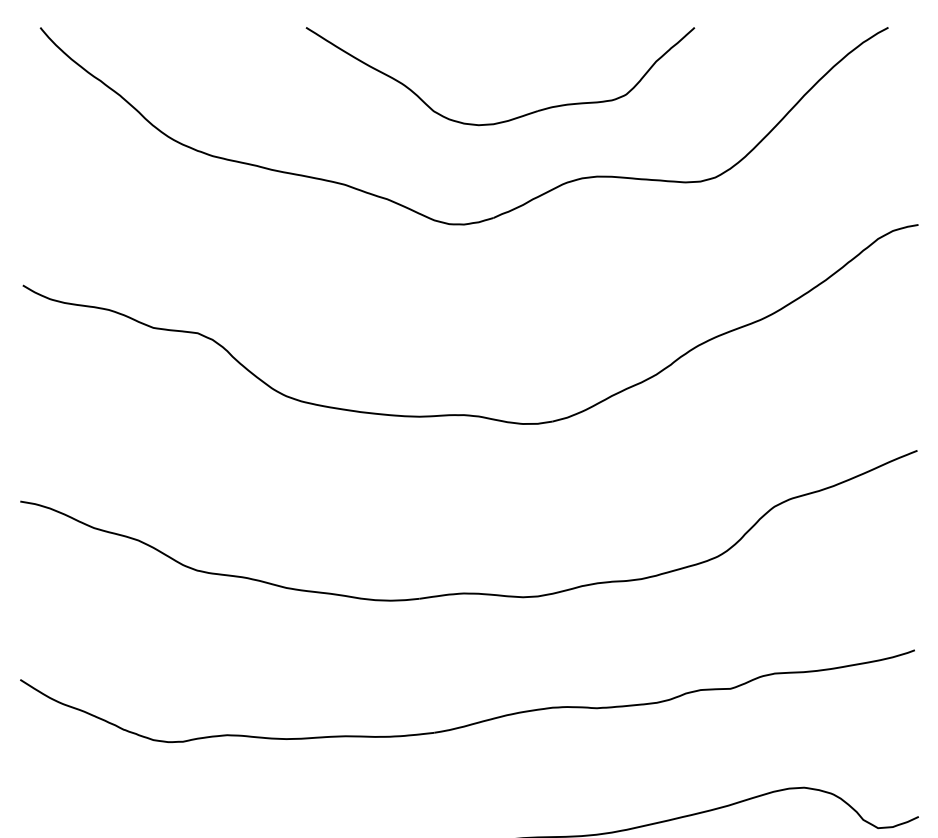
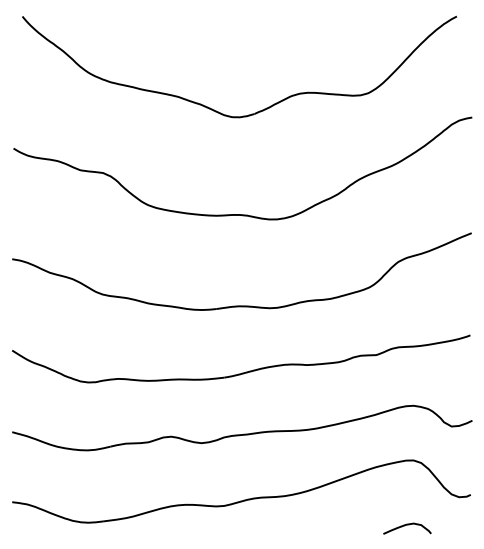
part: (510, 117) -> (263, 62), removed

